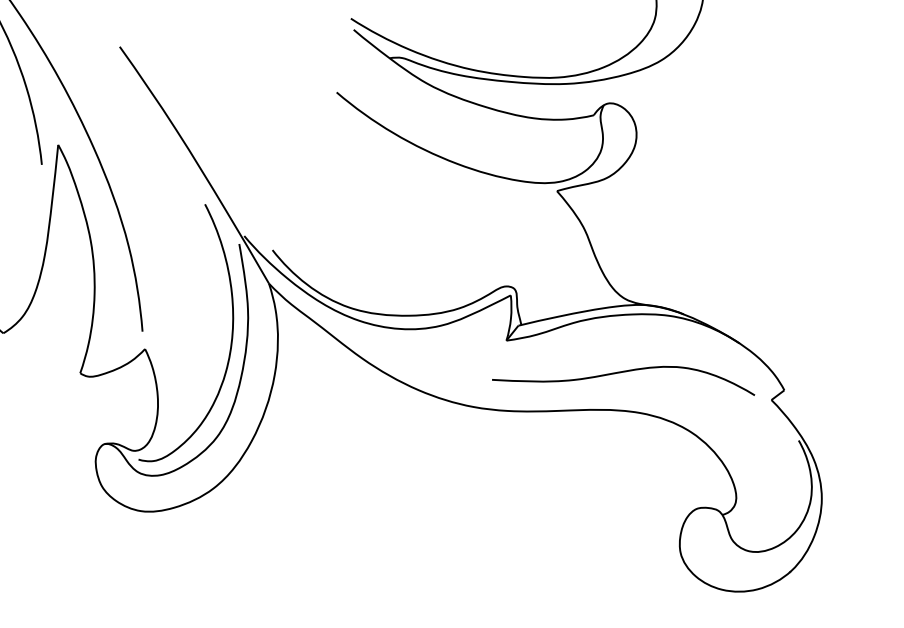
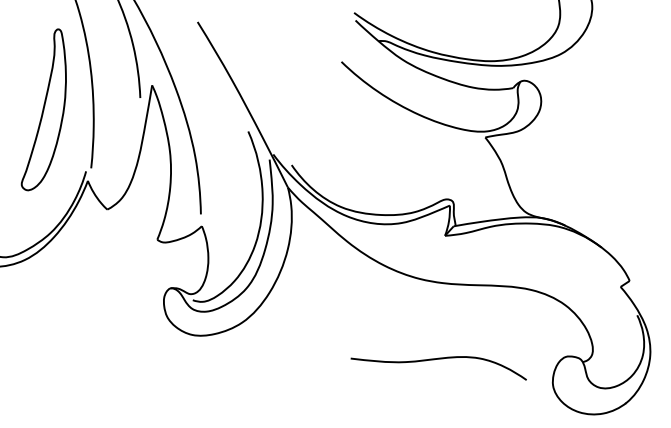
curve: (616, 374) -> (434, 360), moved

